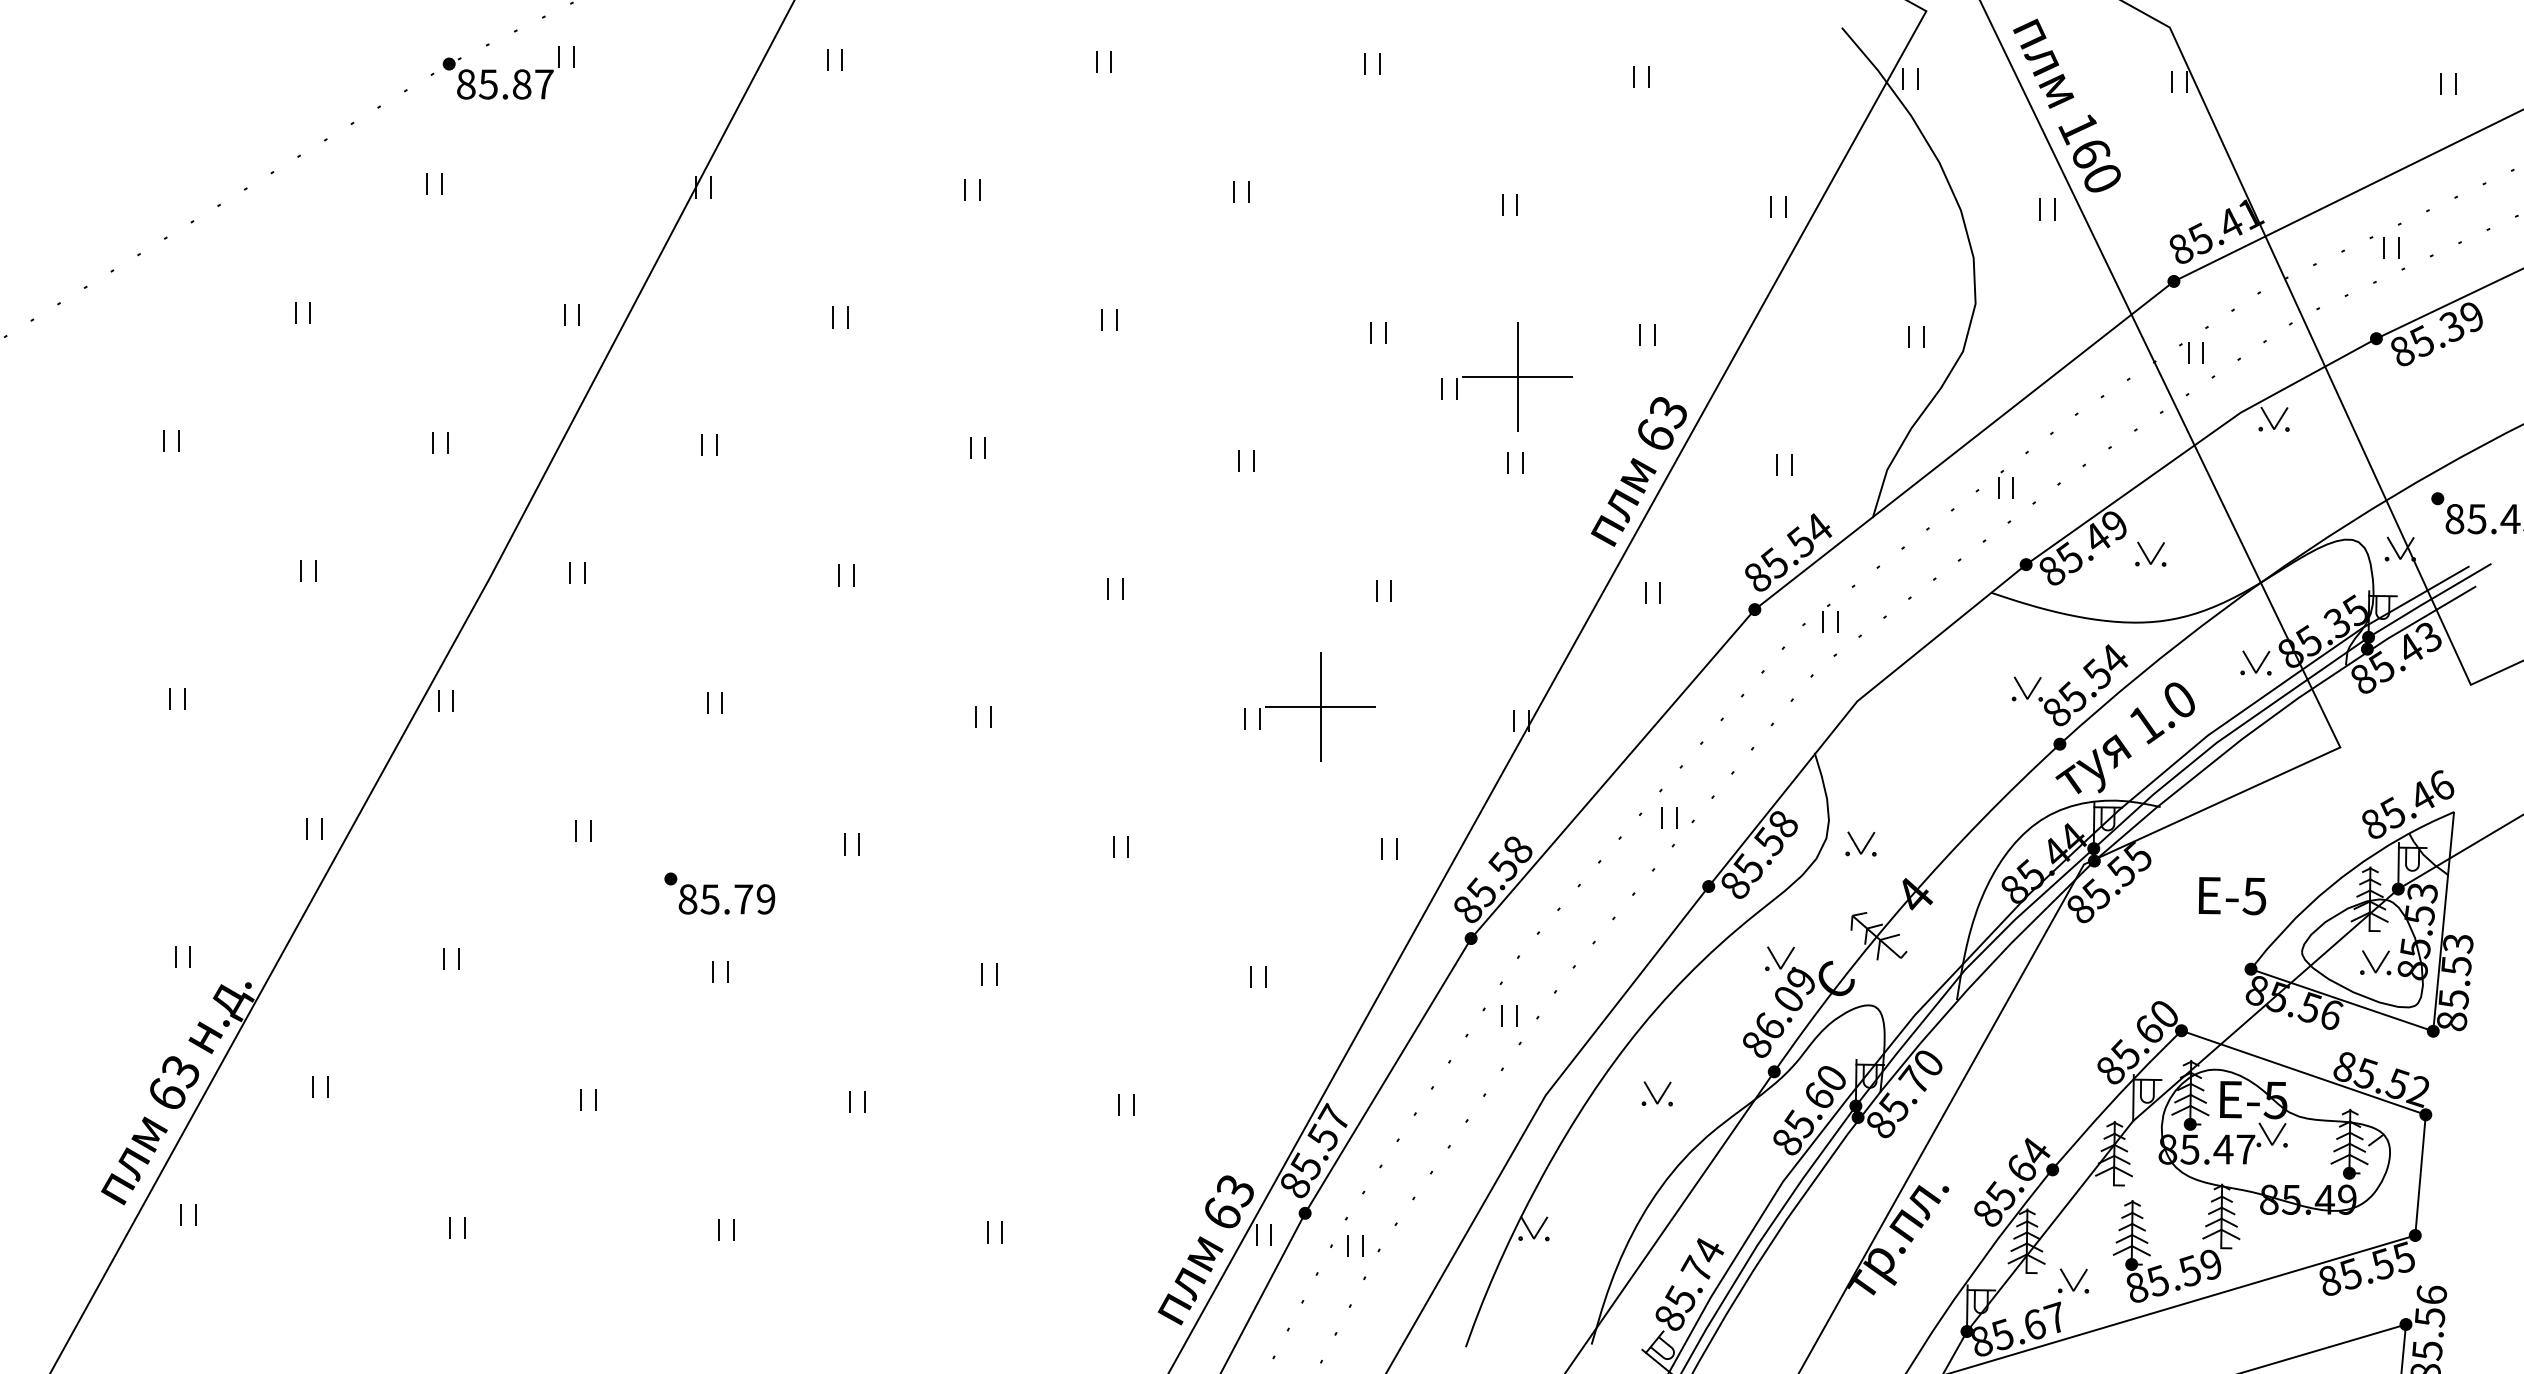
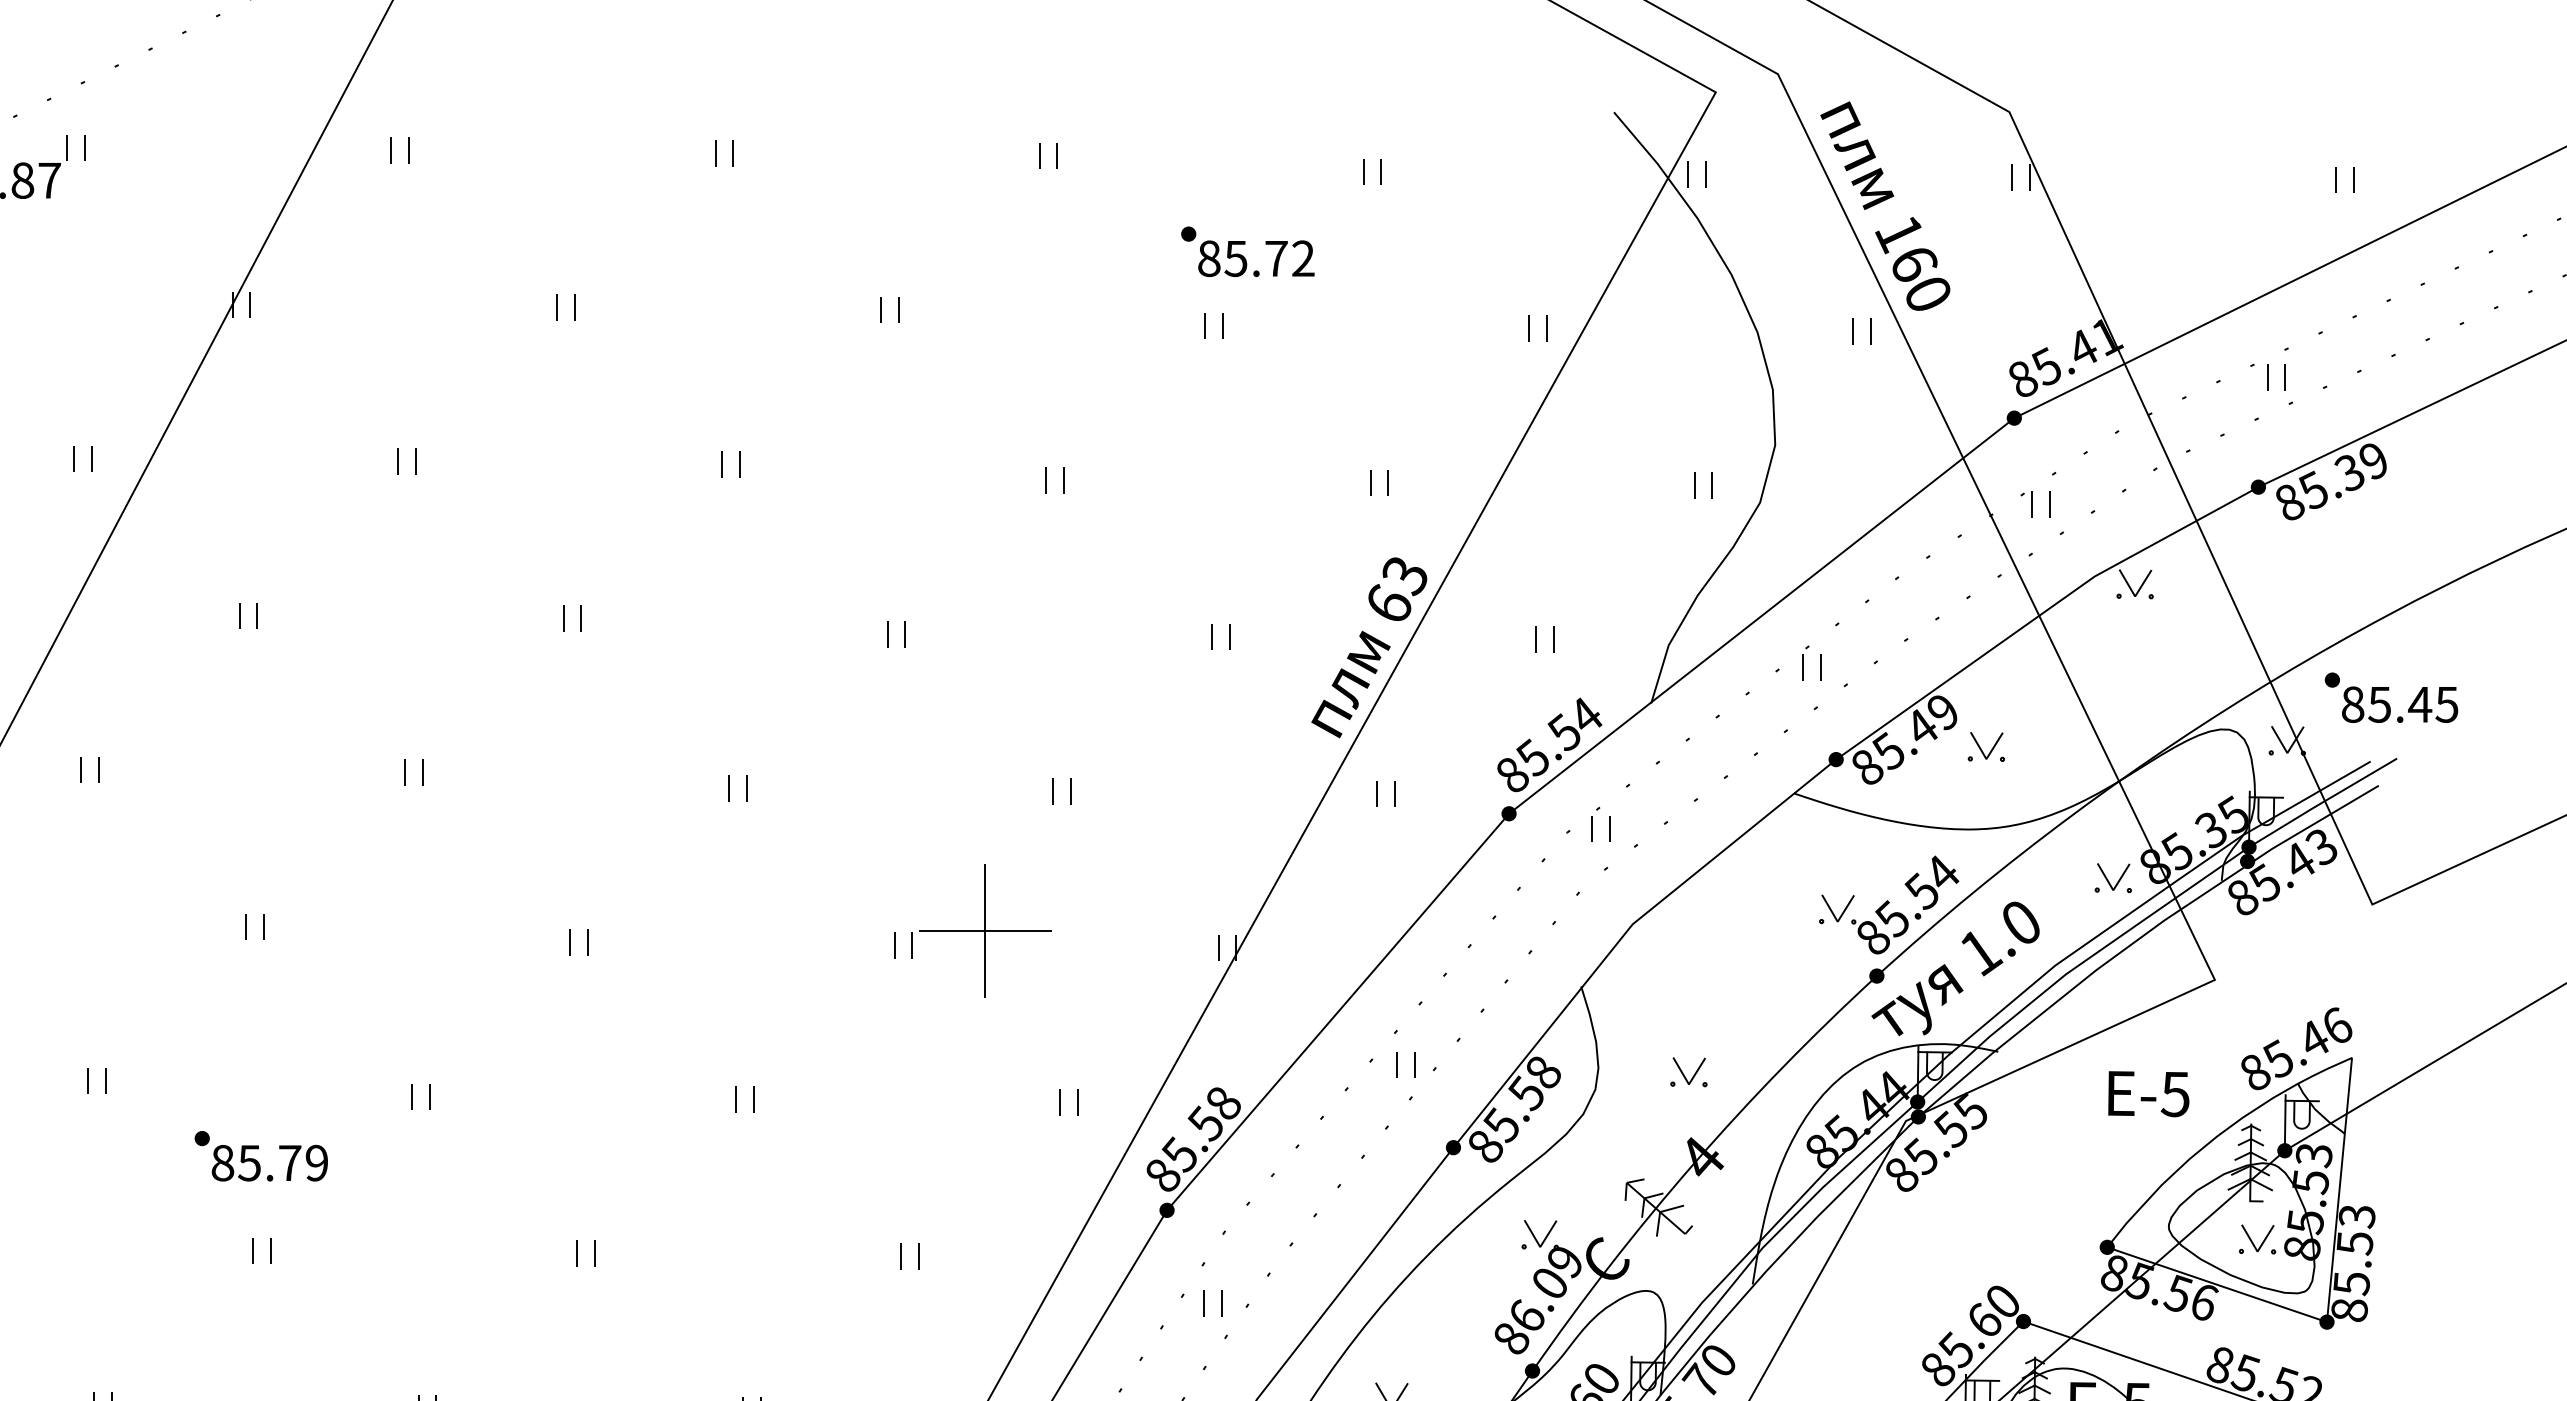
part: (1537, 143) -> (1247, 251), added
part: (1506, 376) -> (1209, 532), removed
part: (1860, 843) -> (1688, 1071), moved
text: (2232, 896) -> (2148, 1094), moved

